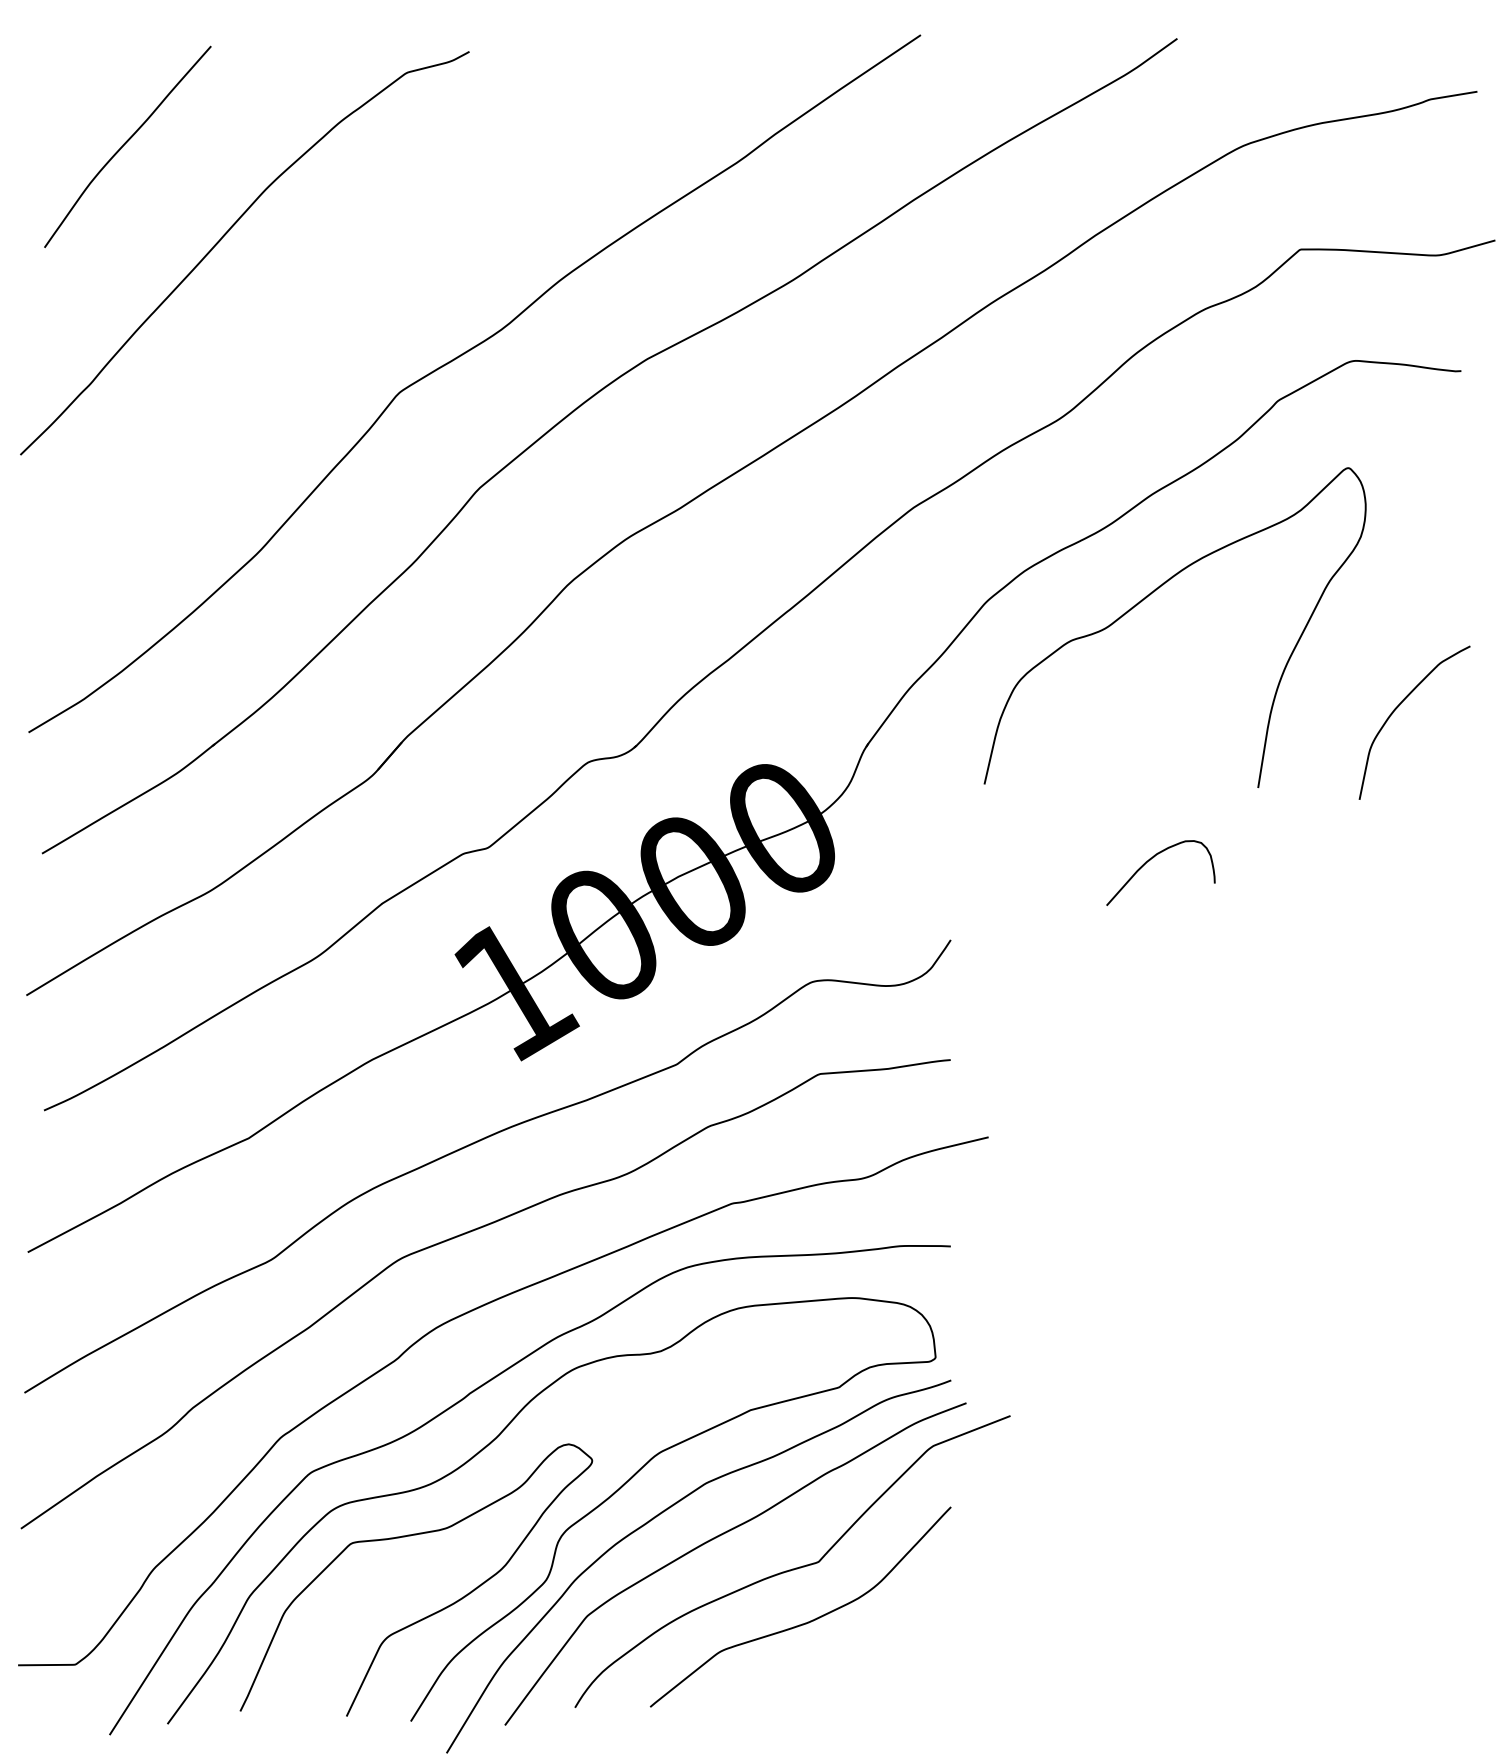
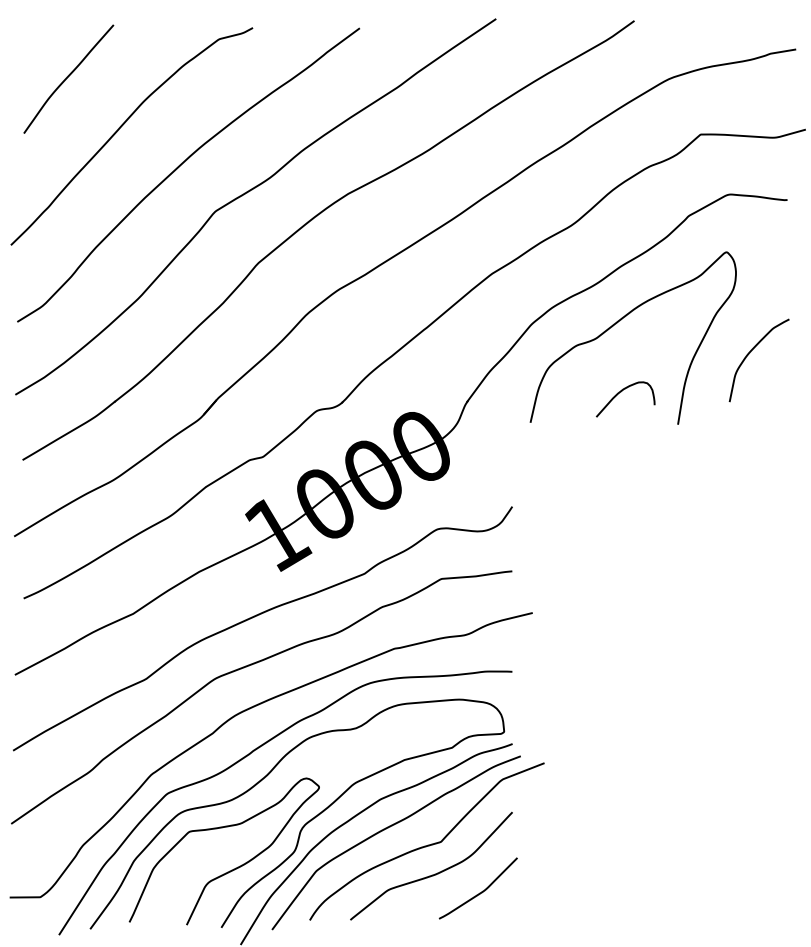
curve: (335, 308) -> (180, 166), added
curve: (1398, 709) -> (750, 353), moved
curve: (1153, 859) -> (621, 392), moved
curve: (889, 1655) -> (479, 892), added

